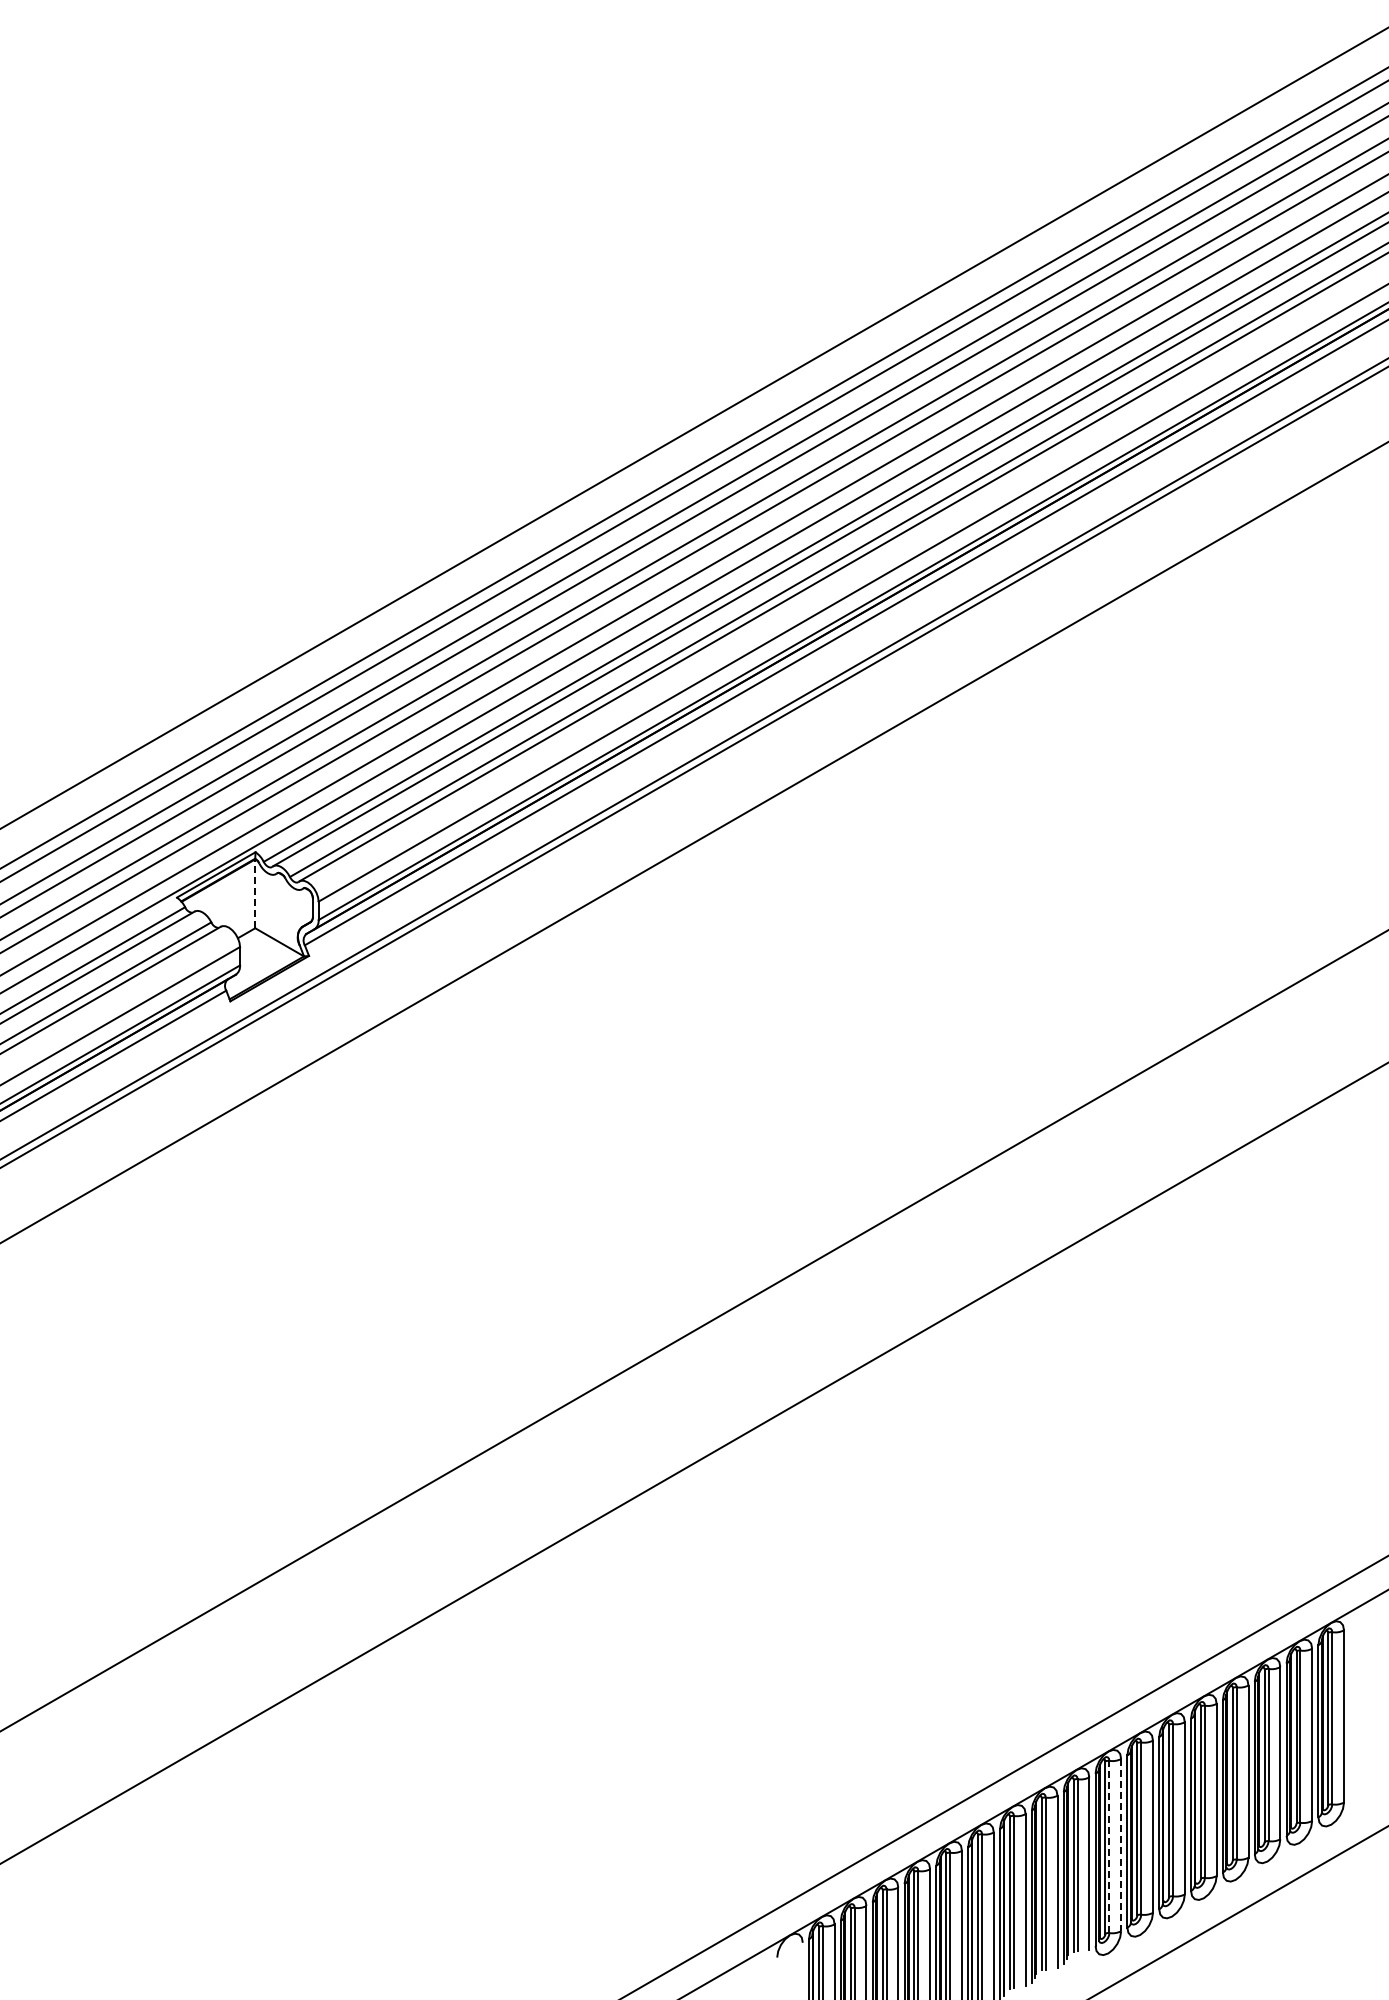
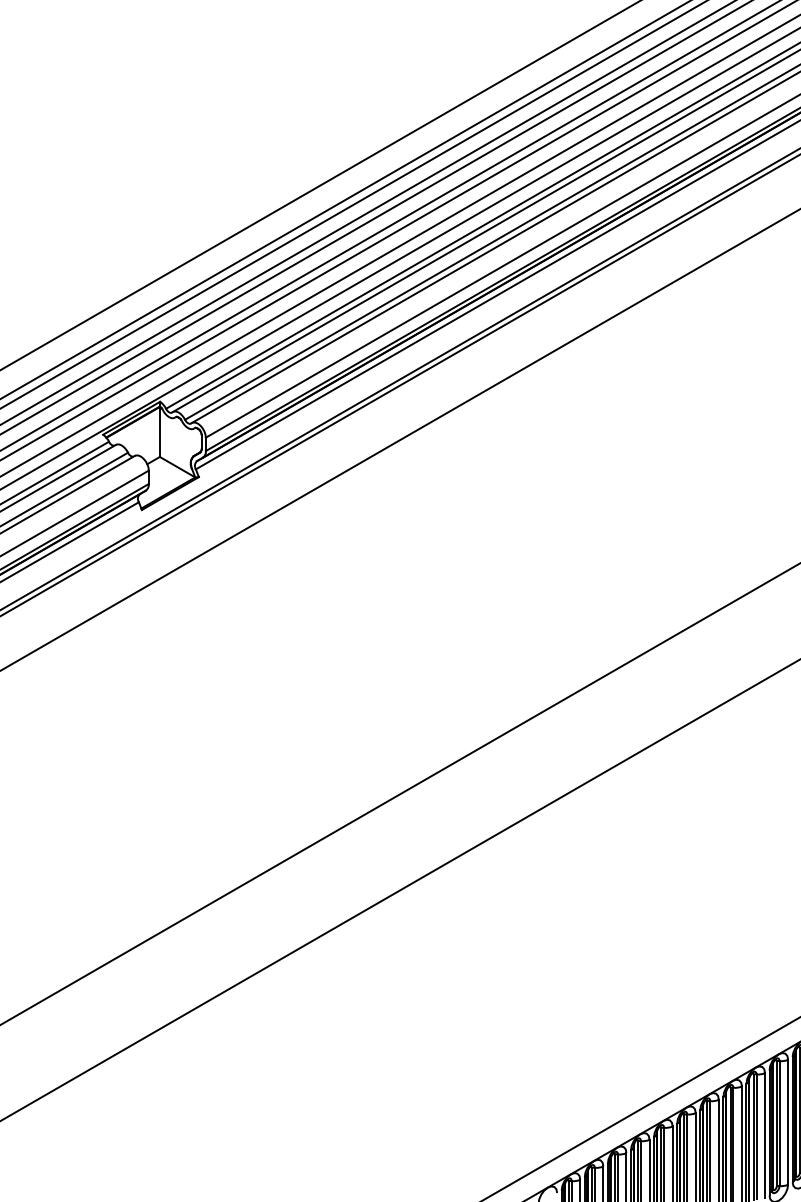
line: (255, 893) -> (160, 431), dashed -> solid
line: (1121, 1845) -> (788, 1122), dashed -> solid
line: (1109, 1846) -> (779, 1123), dashed -> solid

